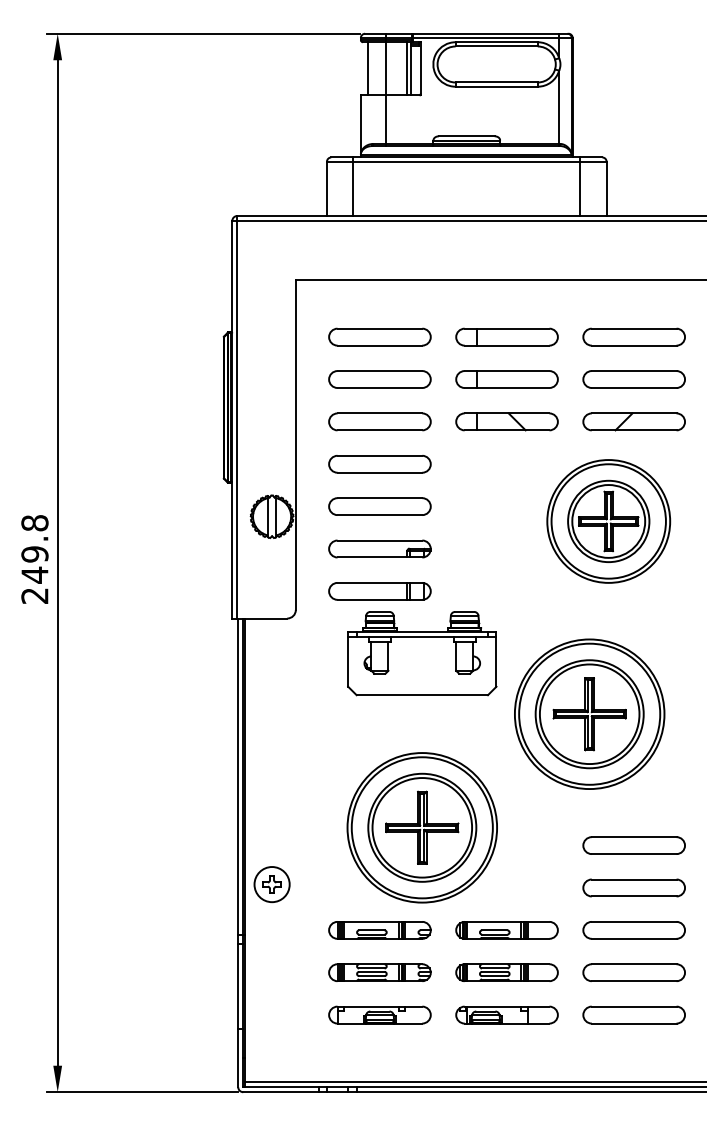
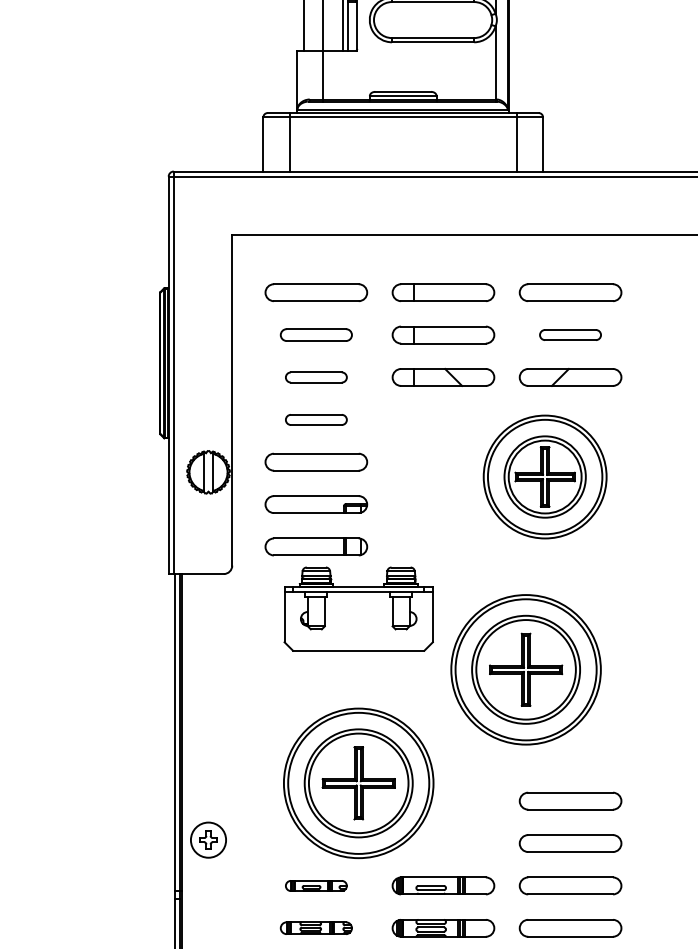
part: (379, 379) -> (315, 335), size x0.7
part: (633, 379) -> (569, 335), size x0.6
part: (379, 421) -> (315, 377), size x0.6
part: (379, 464) -> (315, 420), size x0.6
part: (379, 930) -> (315, 886), size x0.6
part: (379, 972) -> (315, 928), size x0.7

